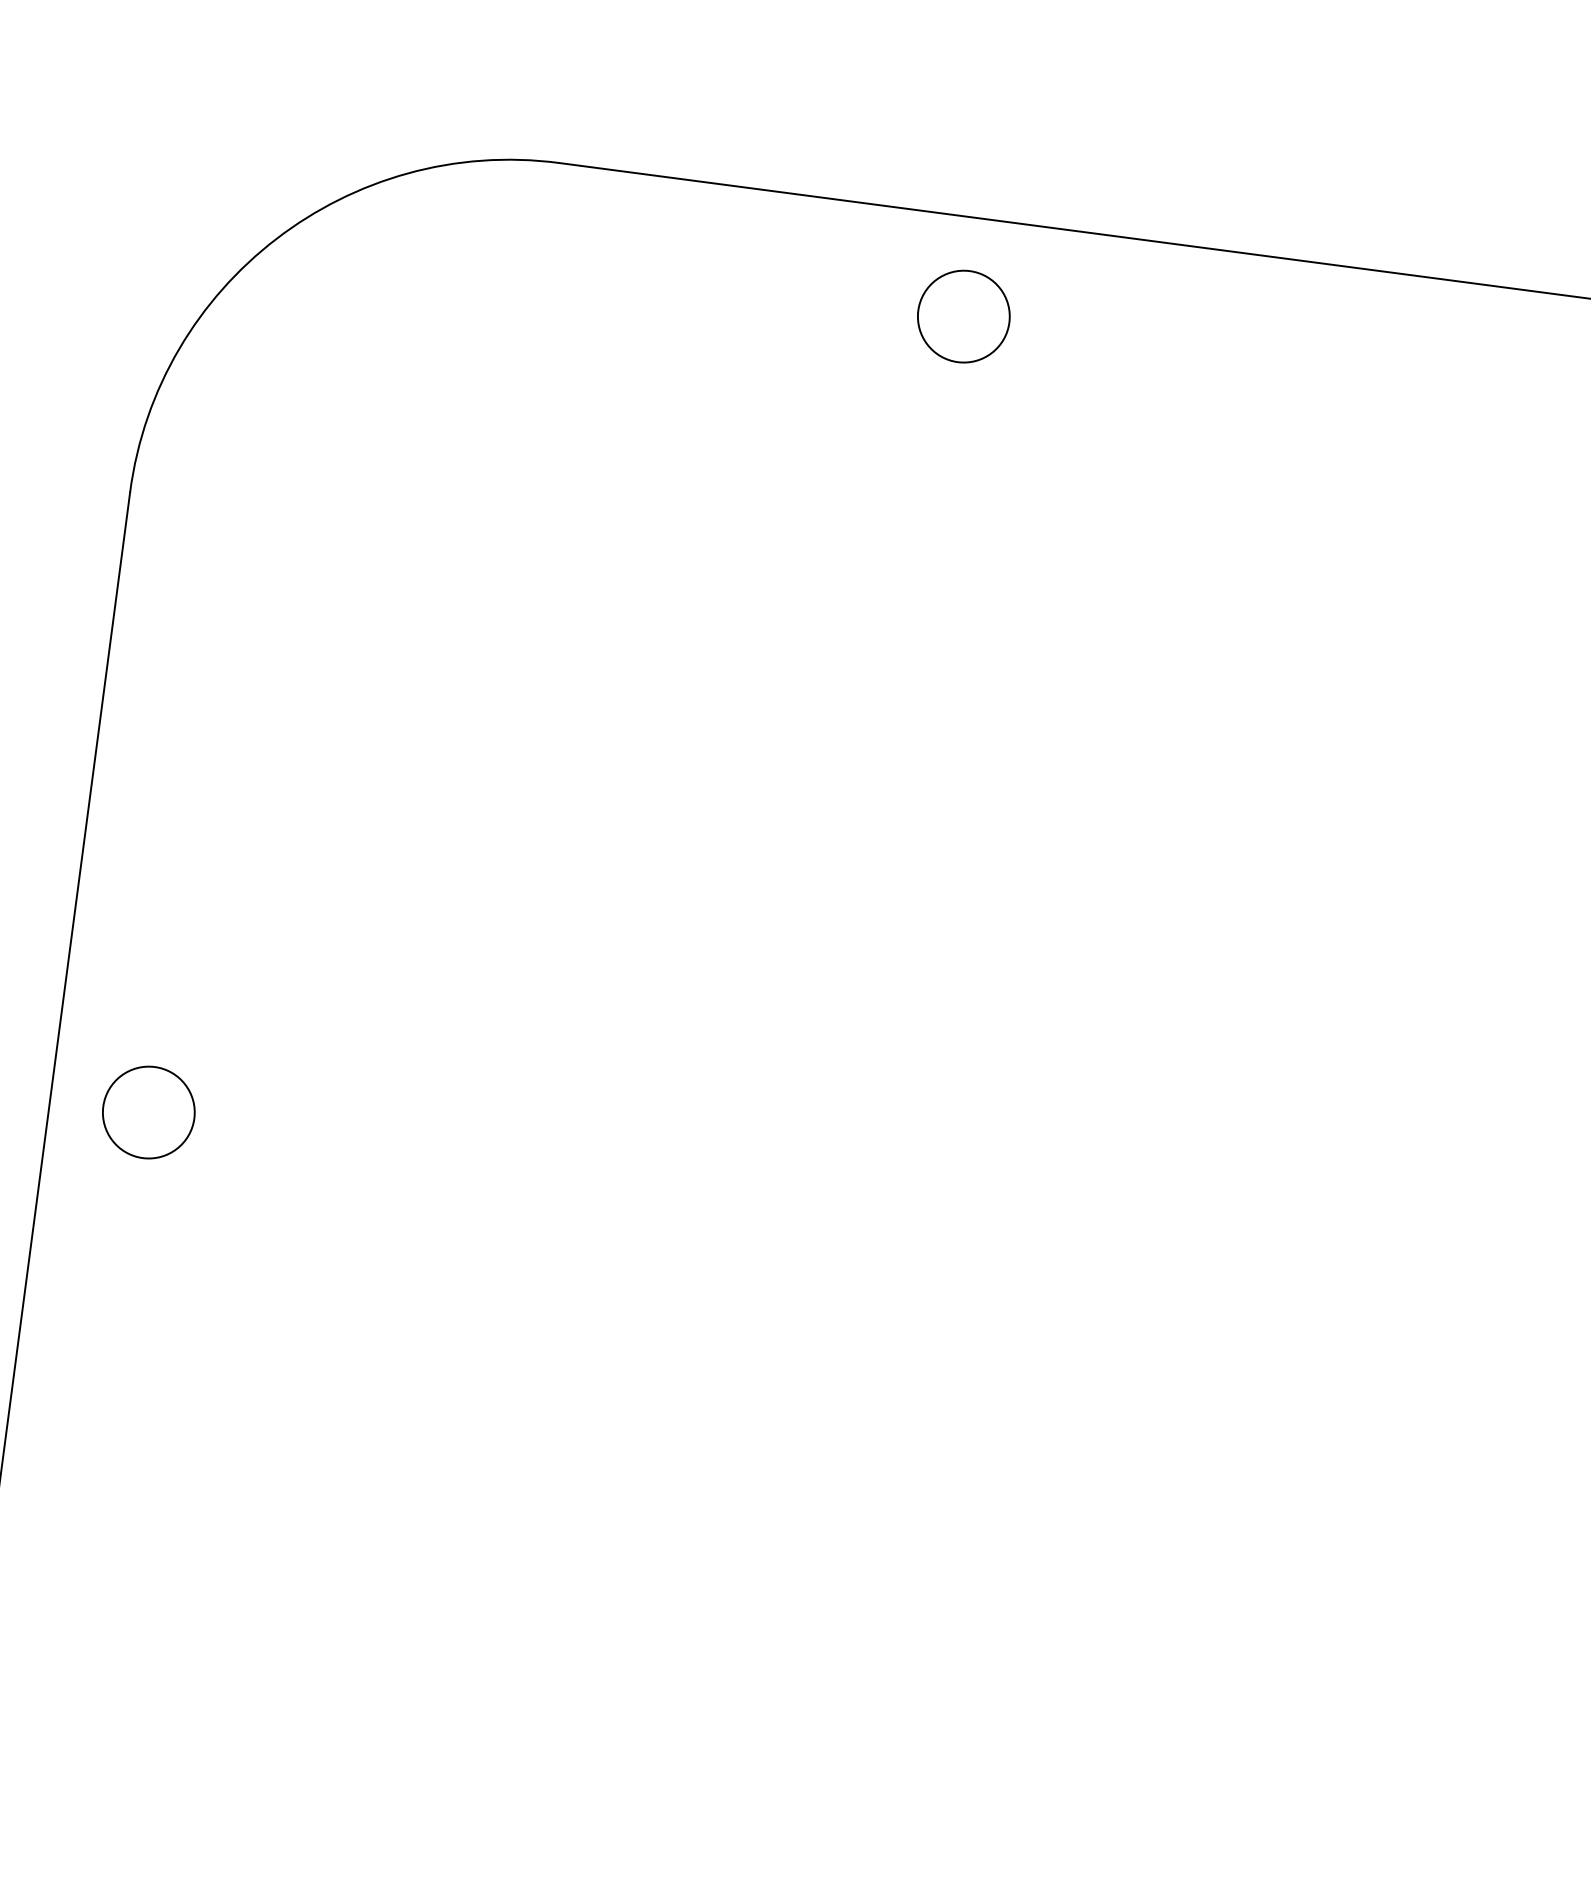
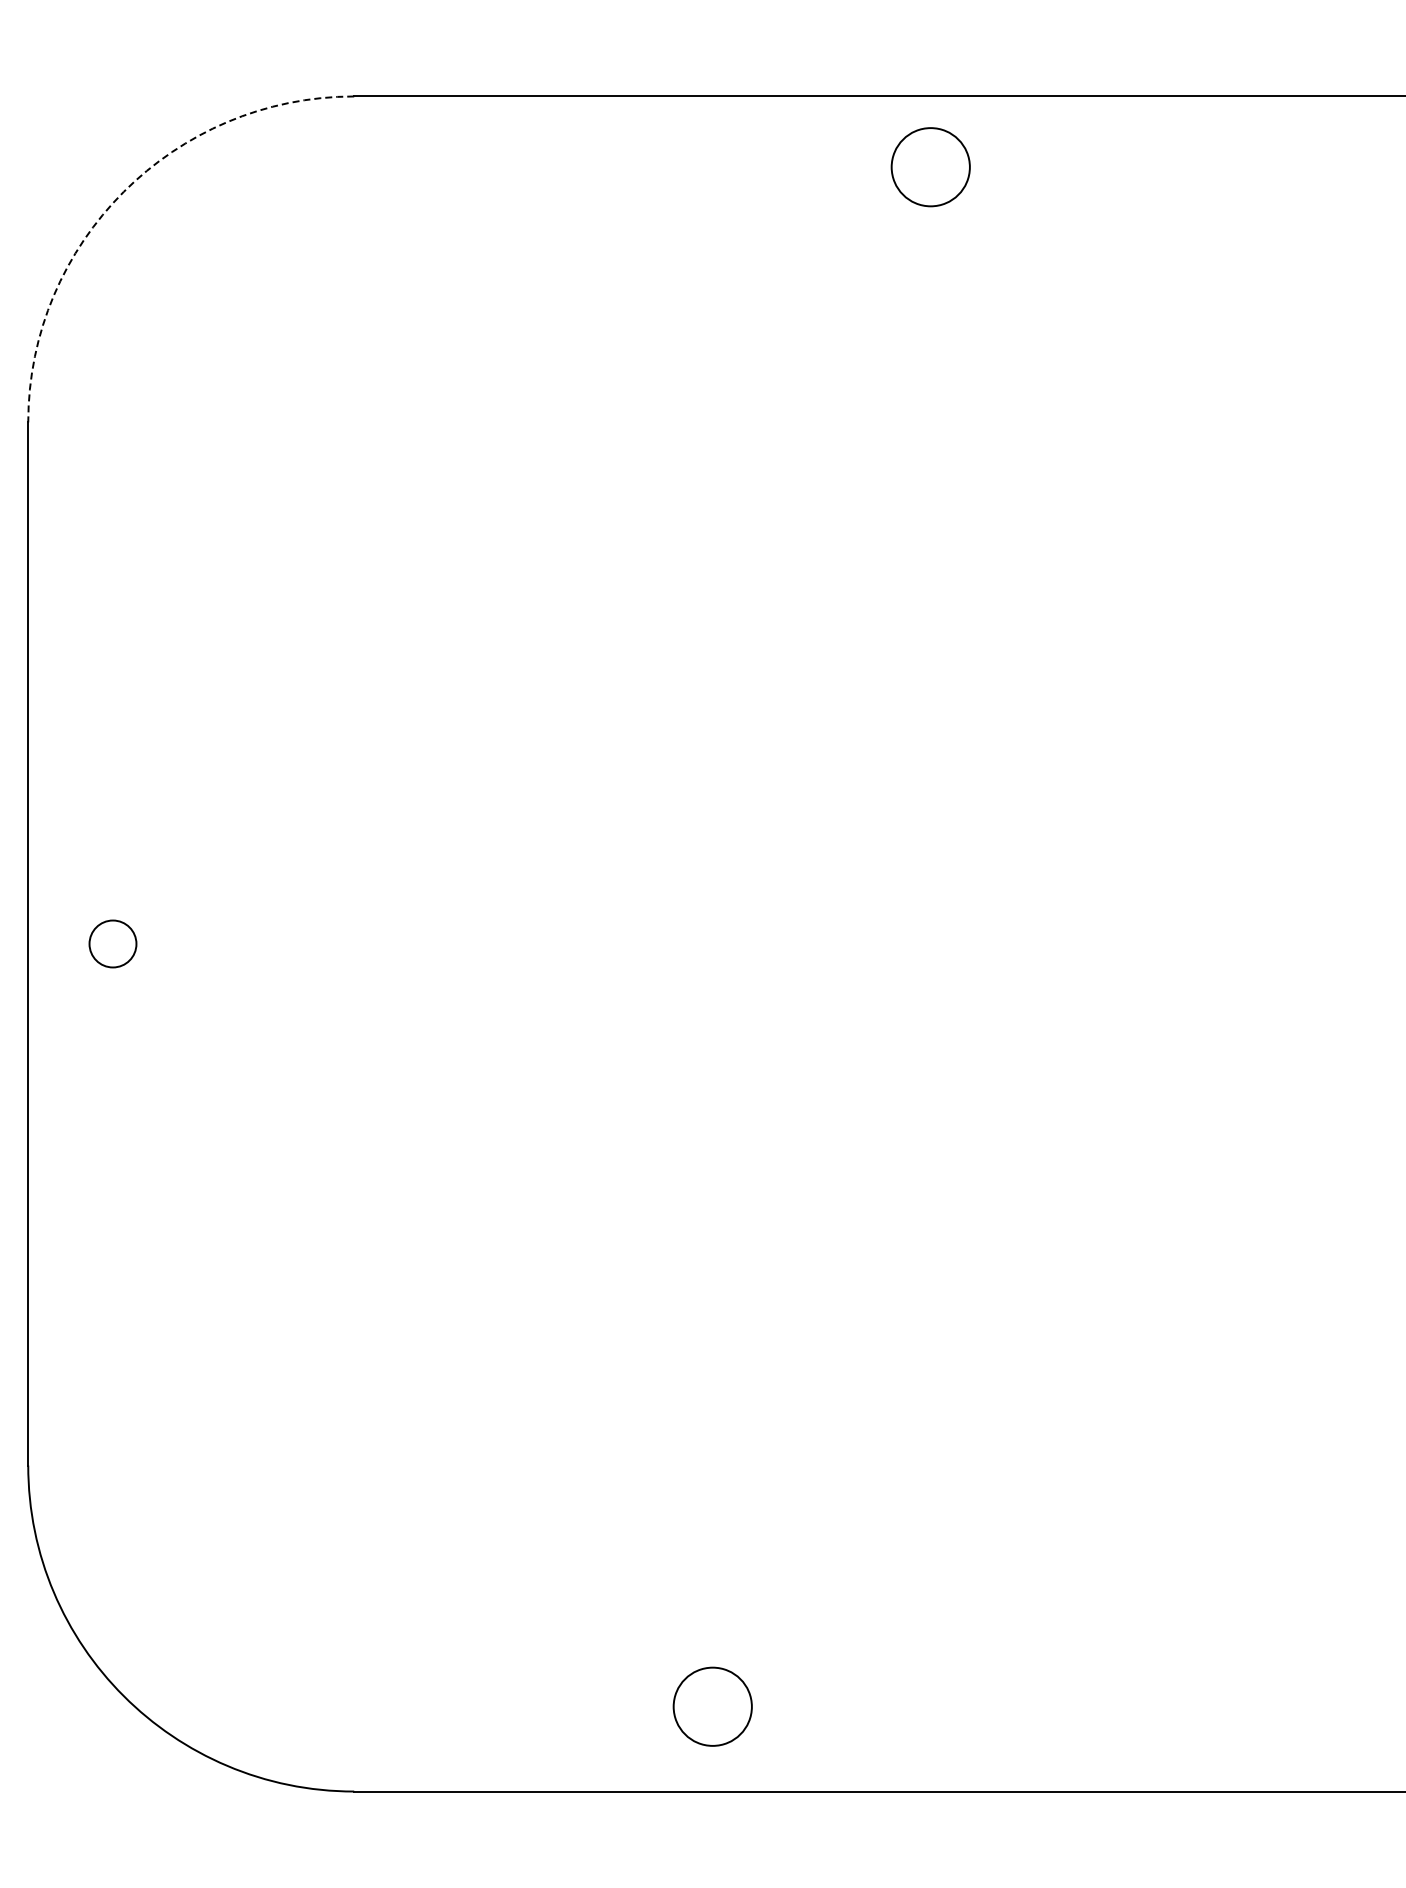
arc: (276, 238) -> (123, 191), solid -> dashed
circle: (963, 316) -> (930, 167), moved
circle: (148, 1111) -> (112, 943), size x0.6

